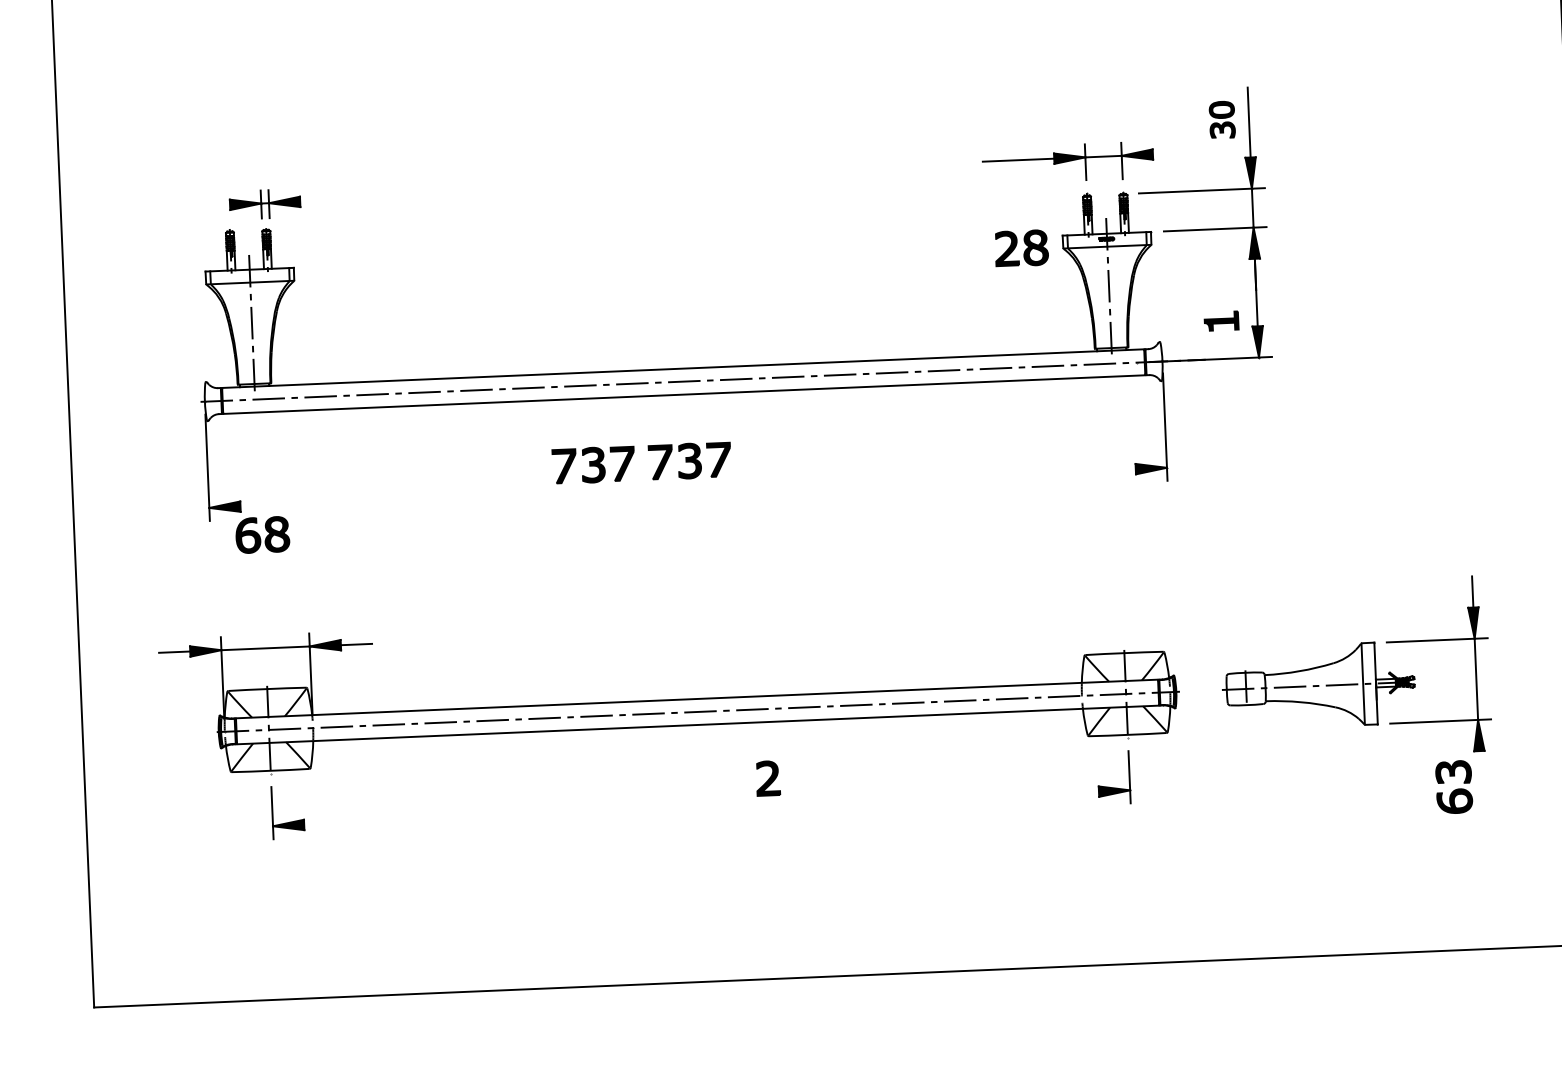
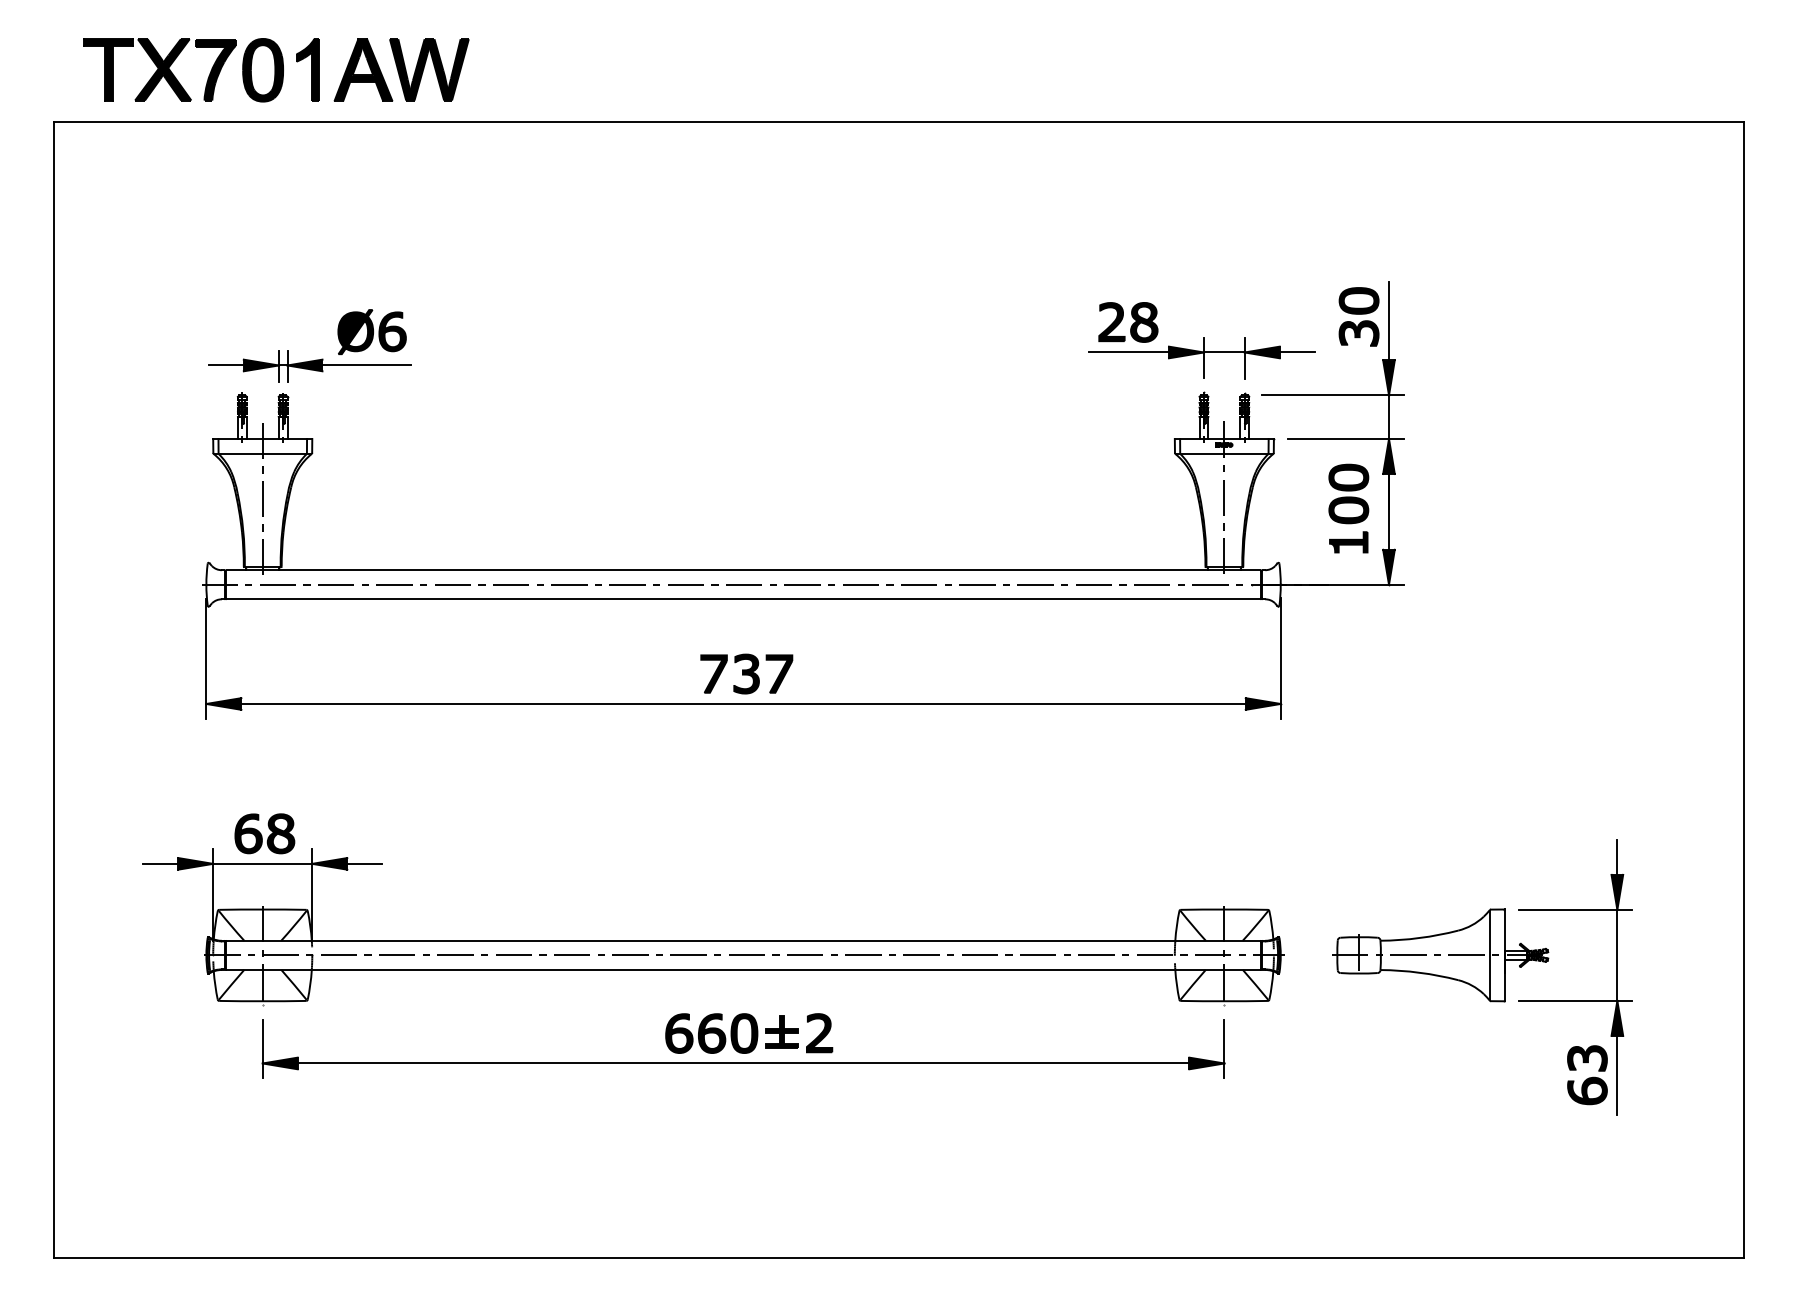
part: (1221, 119) -> (1358, 316), size x1.43
line: (1167, 153) -> (1296, 352), added
part: (342, 170) -> (371, 332), added
line: (339, 200) -> (366, 365), added
line: (213, 205) -> (225, 365), added
part: (1021, 248) -> (1128, 322), moved
part: (1219, 277) -> (1348, 493), added
part: (593, 464) -> (638, 673), removed
line: (688, 487) -> (743, 703), added
part: (262, 534) -> (264, 833), moved
part: (689, 782) -> (731, 1033), added
line: (1480, 785) -> (1617, 1074), added
line: (701, 808) -> (743, 1063), added

